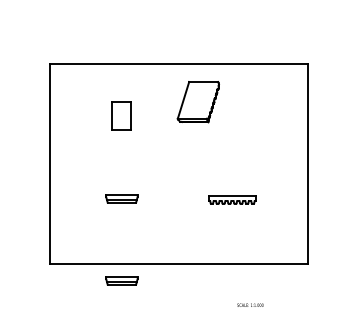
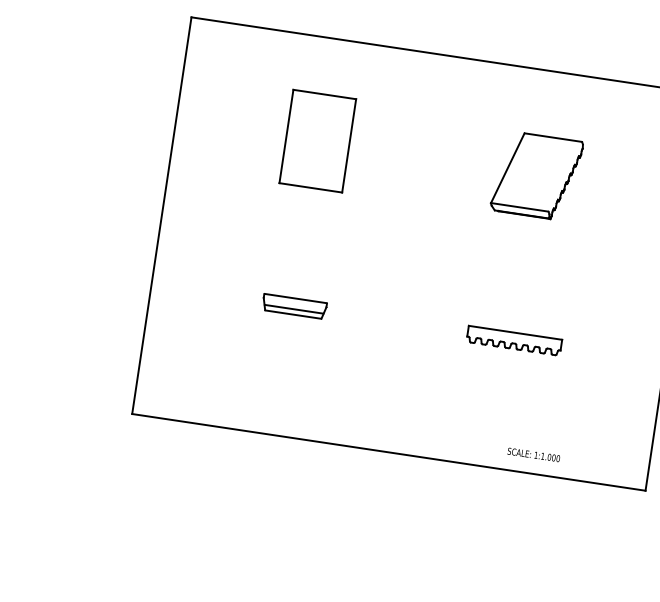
part: (197, 102) -> (534, 176), moved
part: (120, 115) -> (316, 140), size x1.67
part: (121, 280) -> (269, 468), removed
text: (250, 304) -> (534, 453), moved

